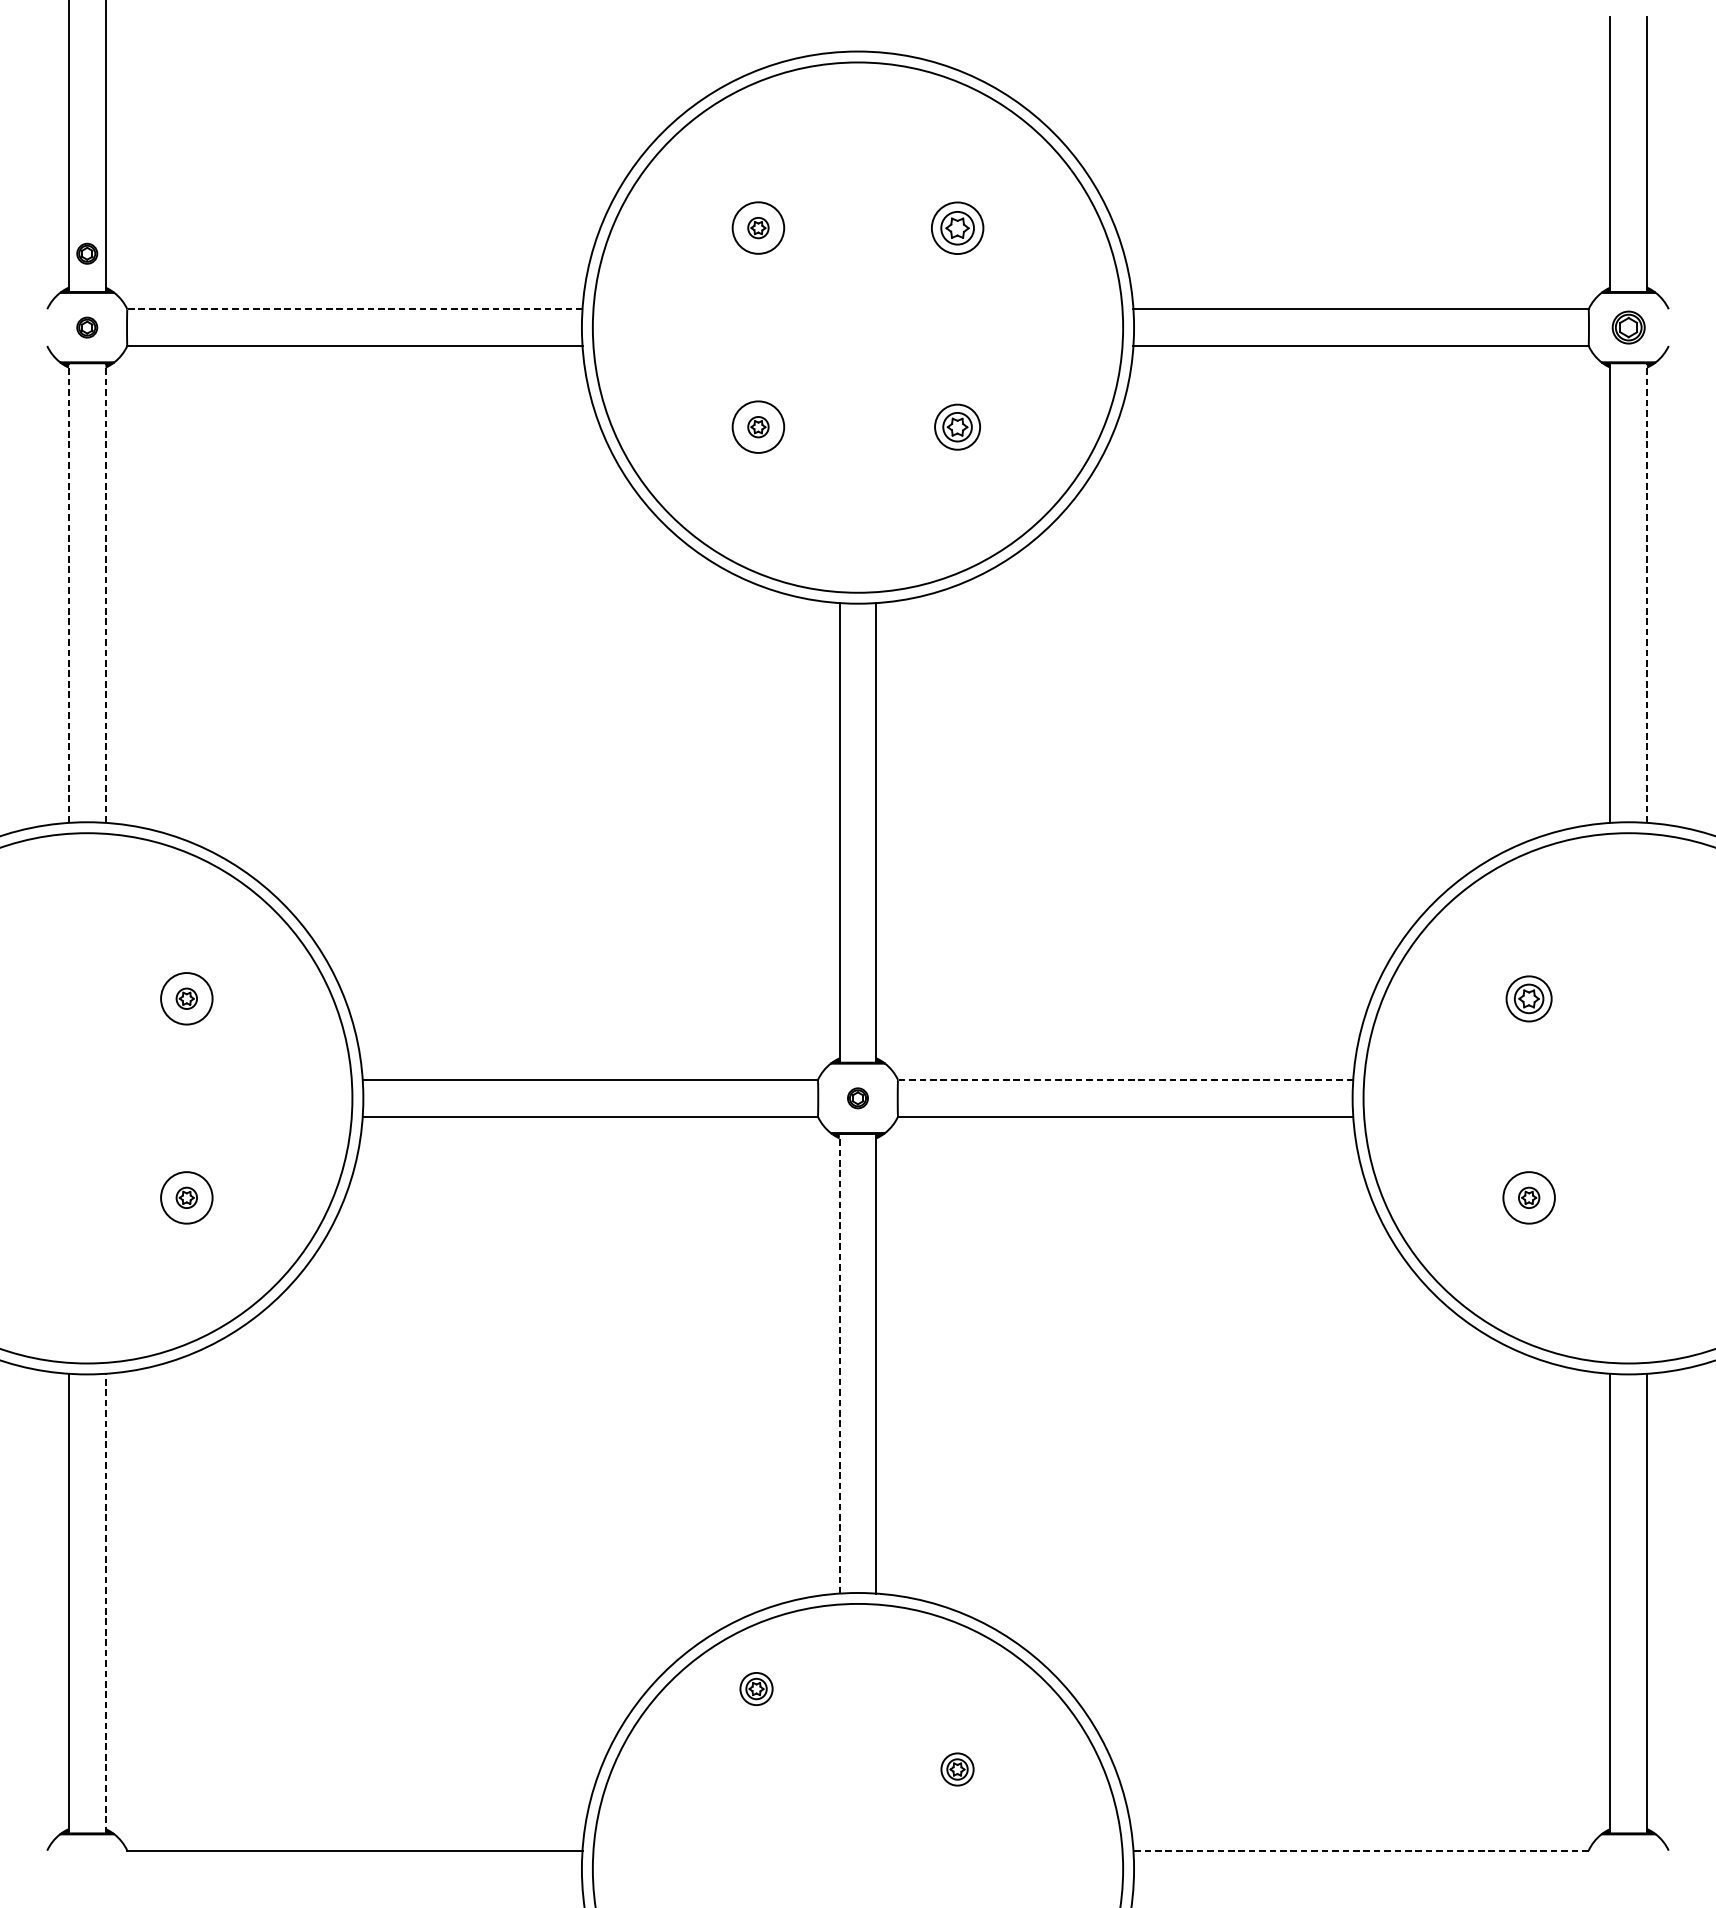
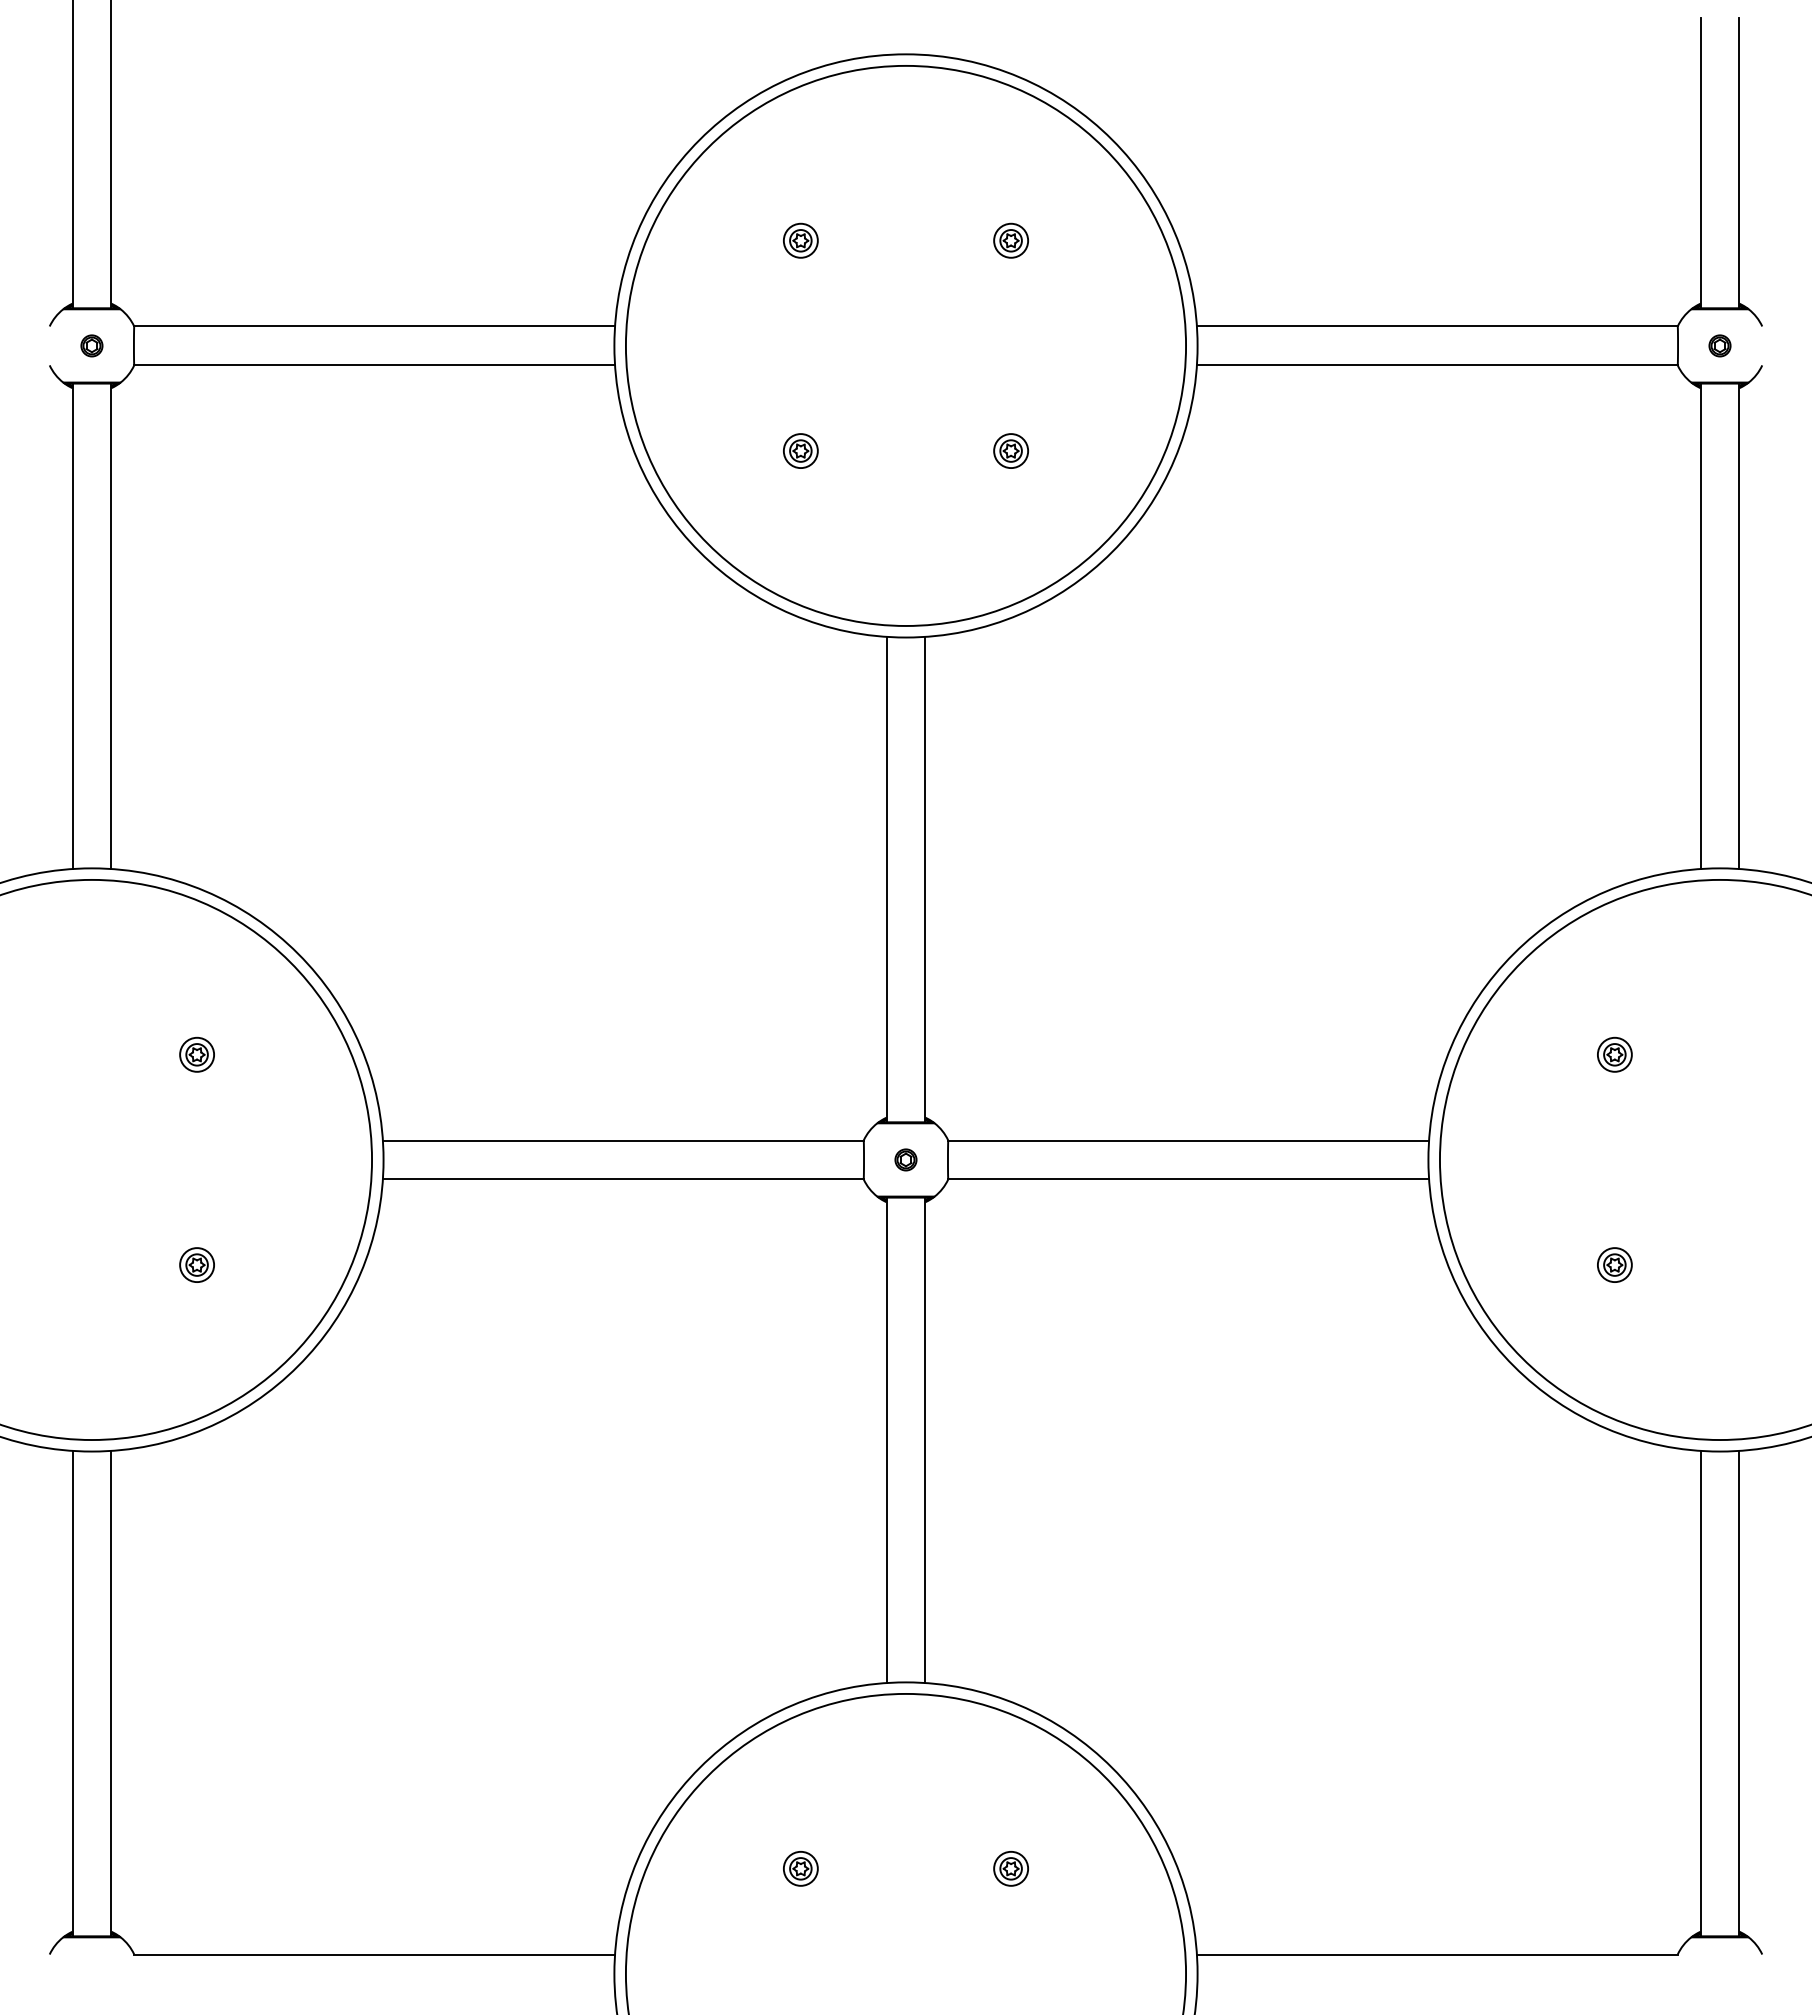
circle: (758, 227) -> (800, 240), size x0.62
part: (956, 227) -> (1010, 240), size x0.62
part: (86, 253) -> (91, 267), removed
line: (354, 309) -> (374, 326), dashed -> solid
part: (1628, 327) -> (1719, 345), size x0.62
part: (956, 426) -> (1010, 450), size x0.71
circle: (758, 427) -> (800, 451), size x0.62
line: (68, 593) -> (72, 626), dashed -> solid
line: (105, 593) -> (111, 626), dashed -> solid
line: (1647, 593) -> (1739, 626), dashed -> solid
circle: (187, 998) -> (197, 1054), size x0.62
part: (1528, 998) -> (1614, 1054), size x0.71
line: (1125, 1079) -> (1188, 1140), dashed -> solid
circle: (187, 1198) -> (197, 1265), size x0.62
circle: (1528, 1198) -> (1614, 1265), size x0.62
line: (839, 1363) -> (886, 1440), dashed -> solid
line: (105, 1603) -> (111, 1693), dashed -> solid
part: (756, 1688) -> (800, 1868), moved
line: (1360, 1850) -> (1436, 1954), dashed -> solid

